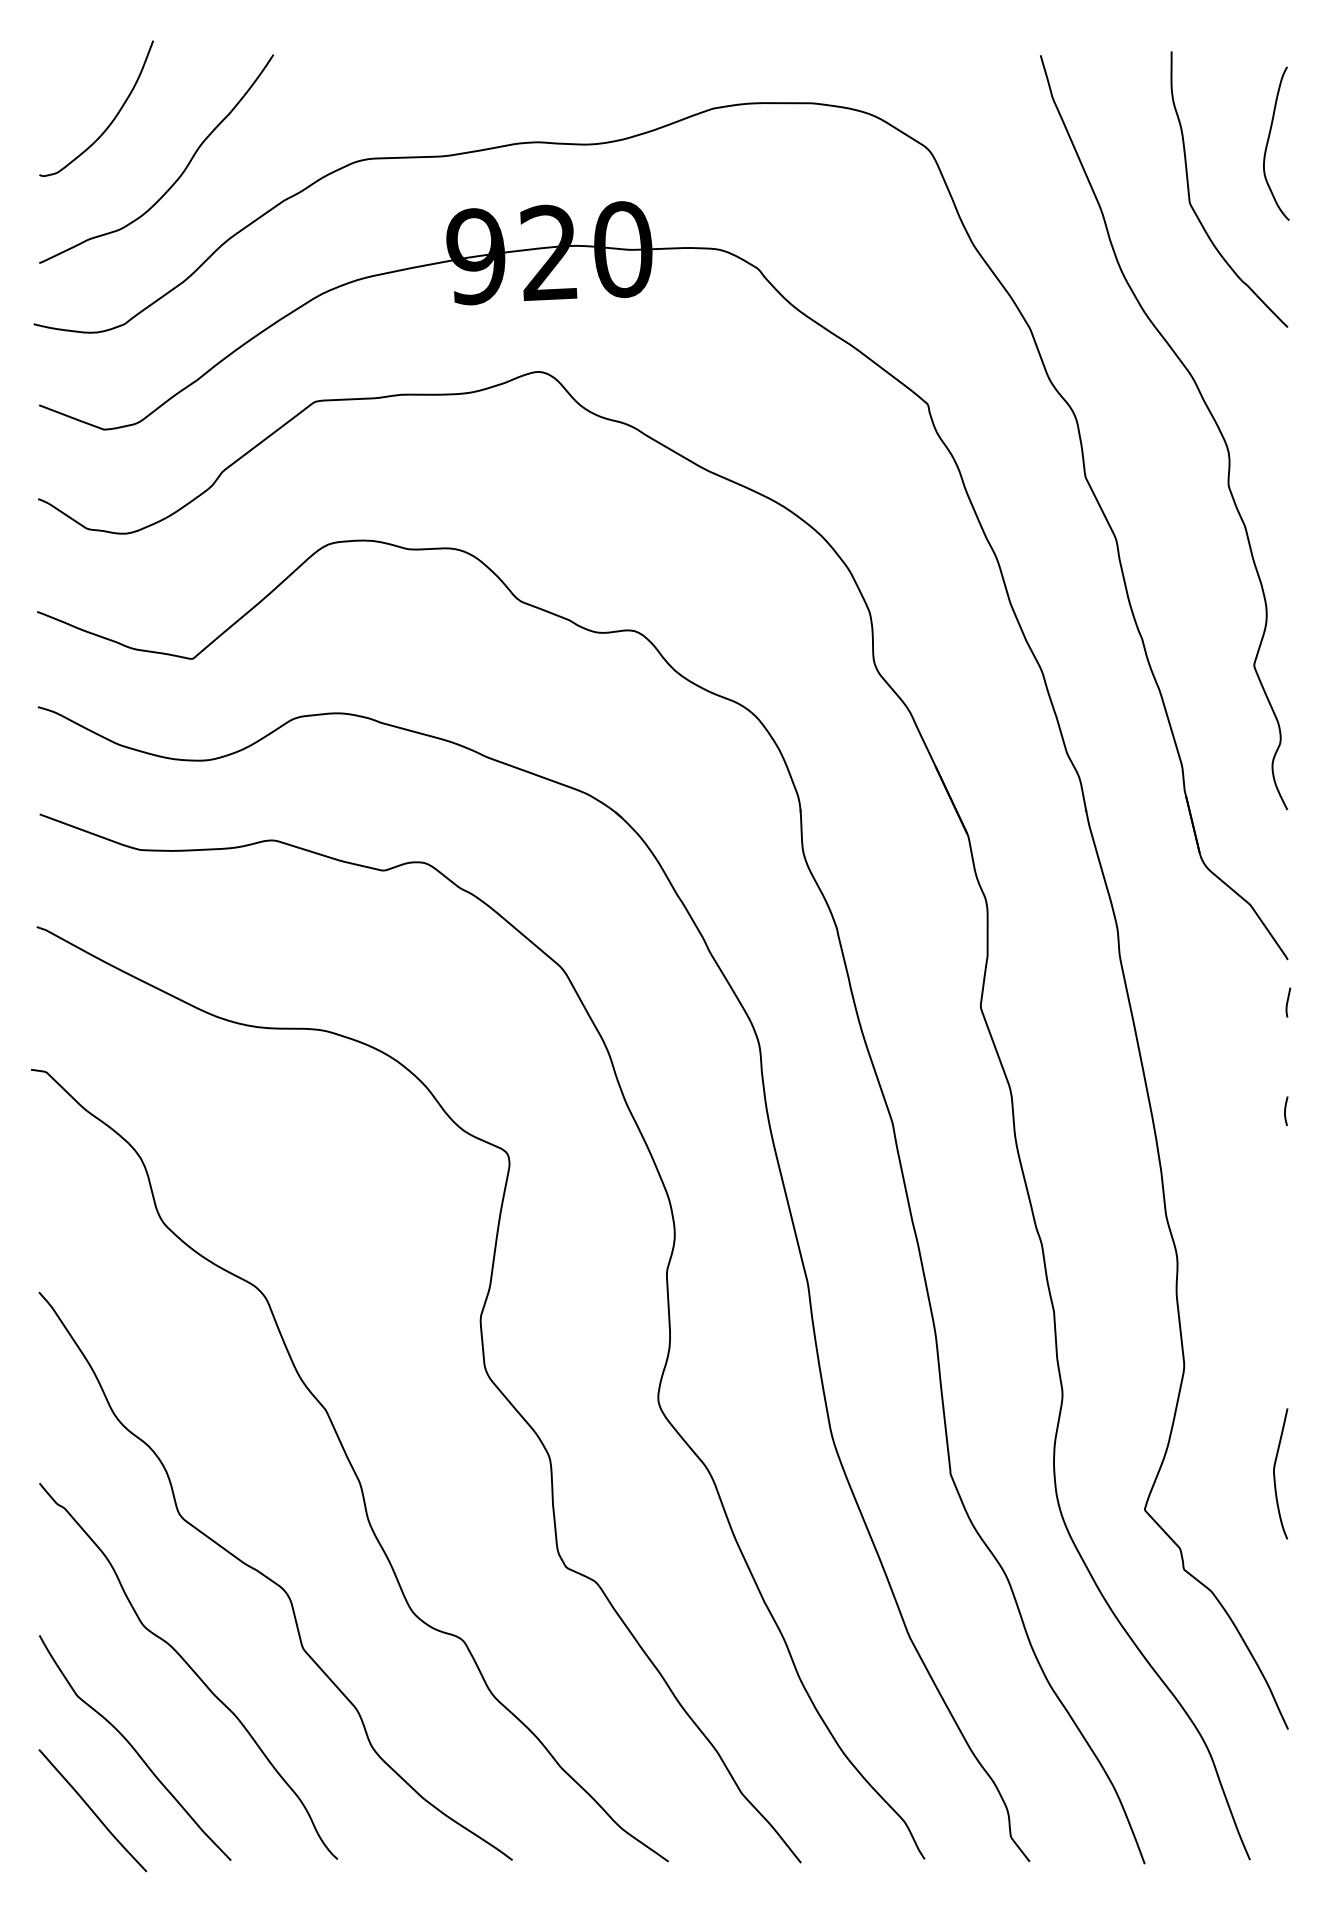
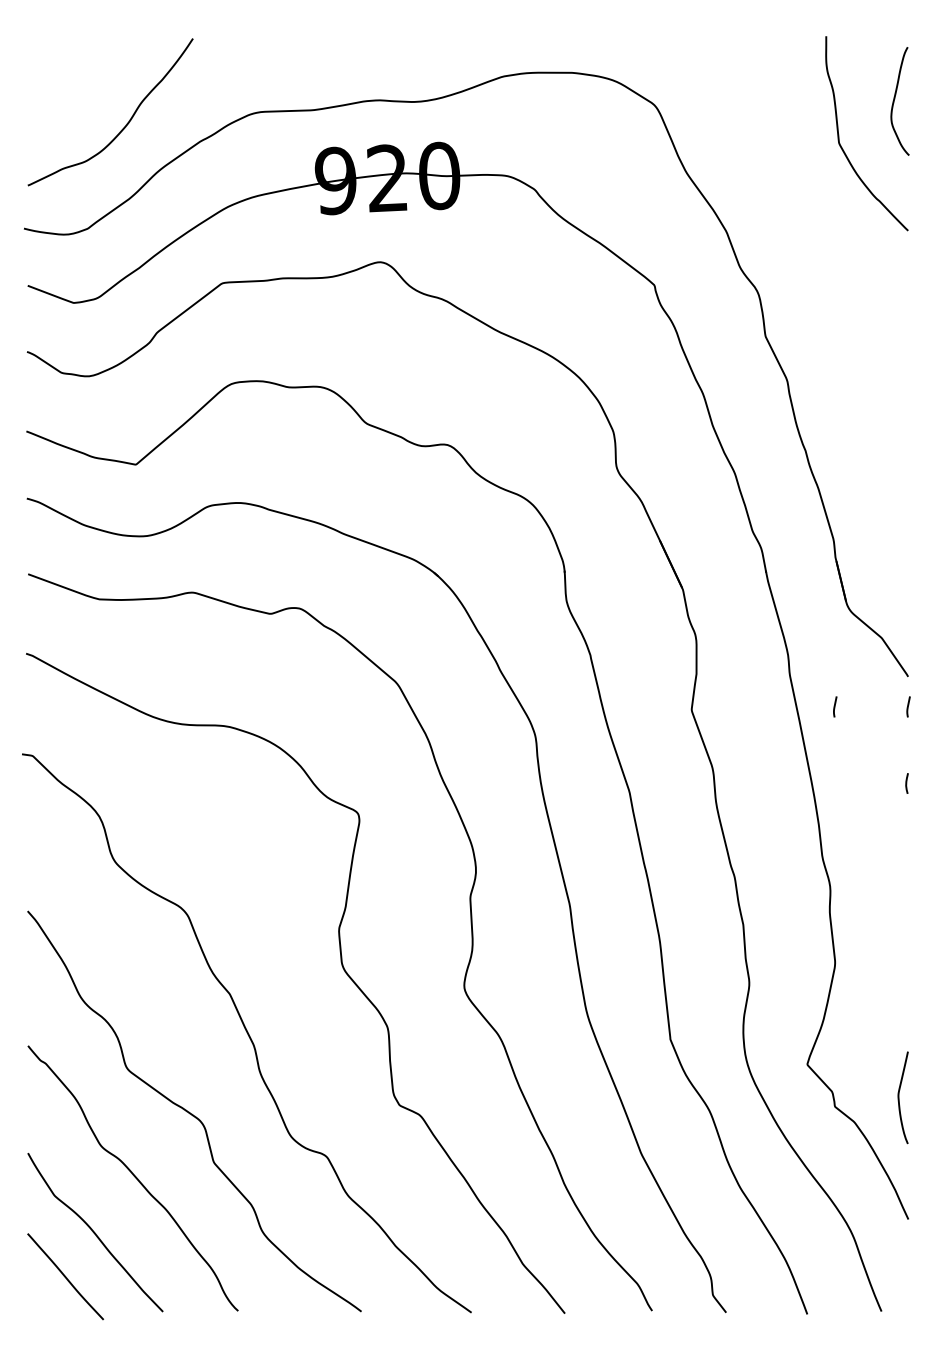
curve: (112, 119) -> (79, 84), removed
curve: (1208, 411) -> (852, 290), removed
curve: (1184, 1002) -> (835, 706), added
curve: (1275, 1475) -> (899, 1098), moved

